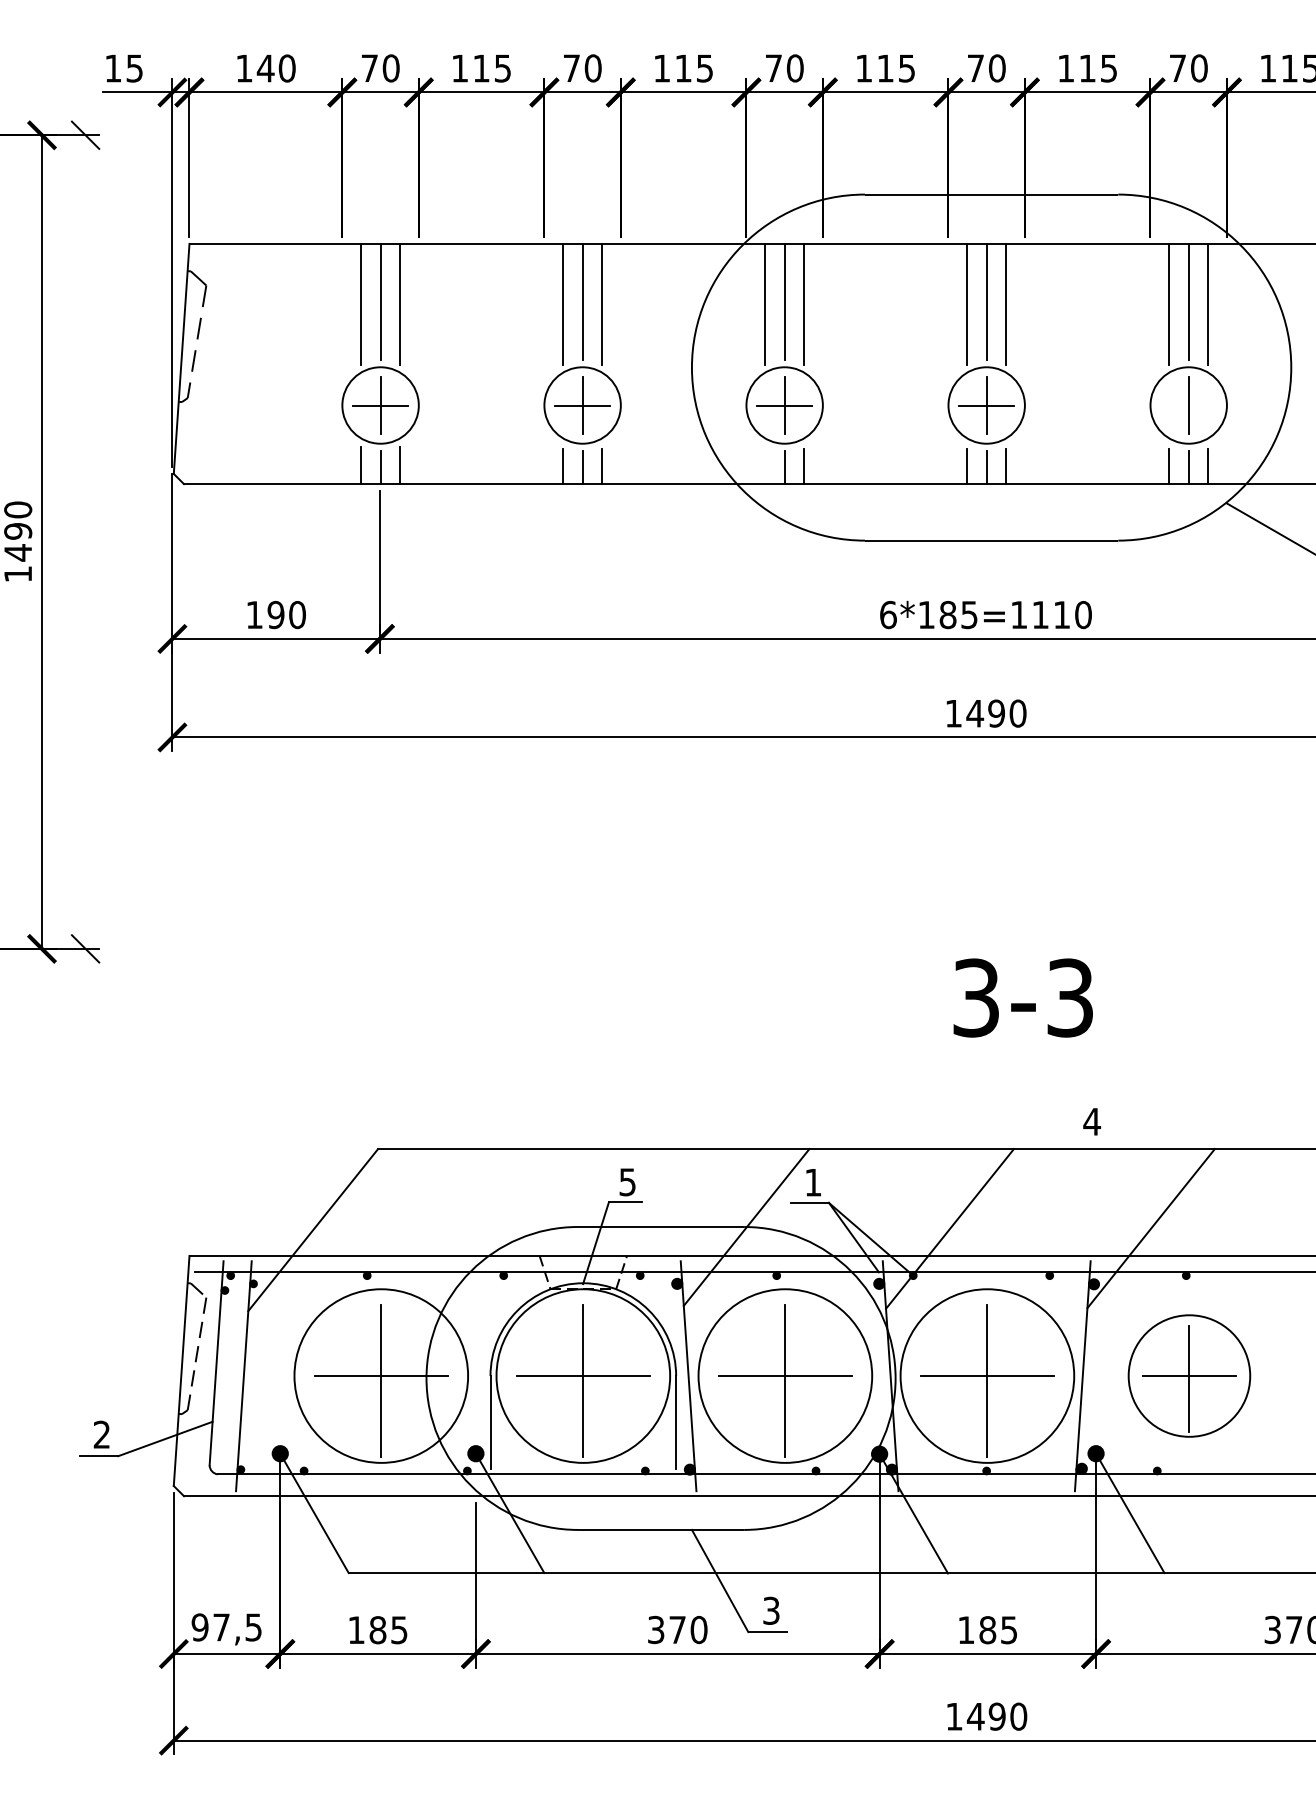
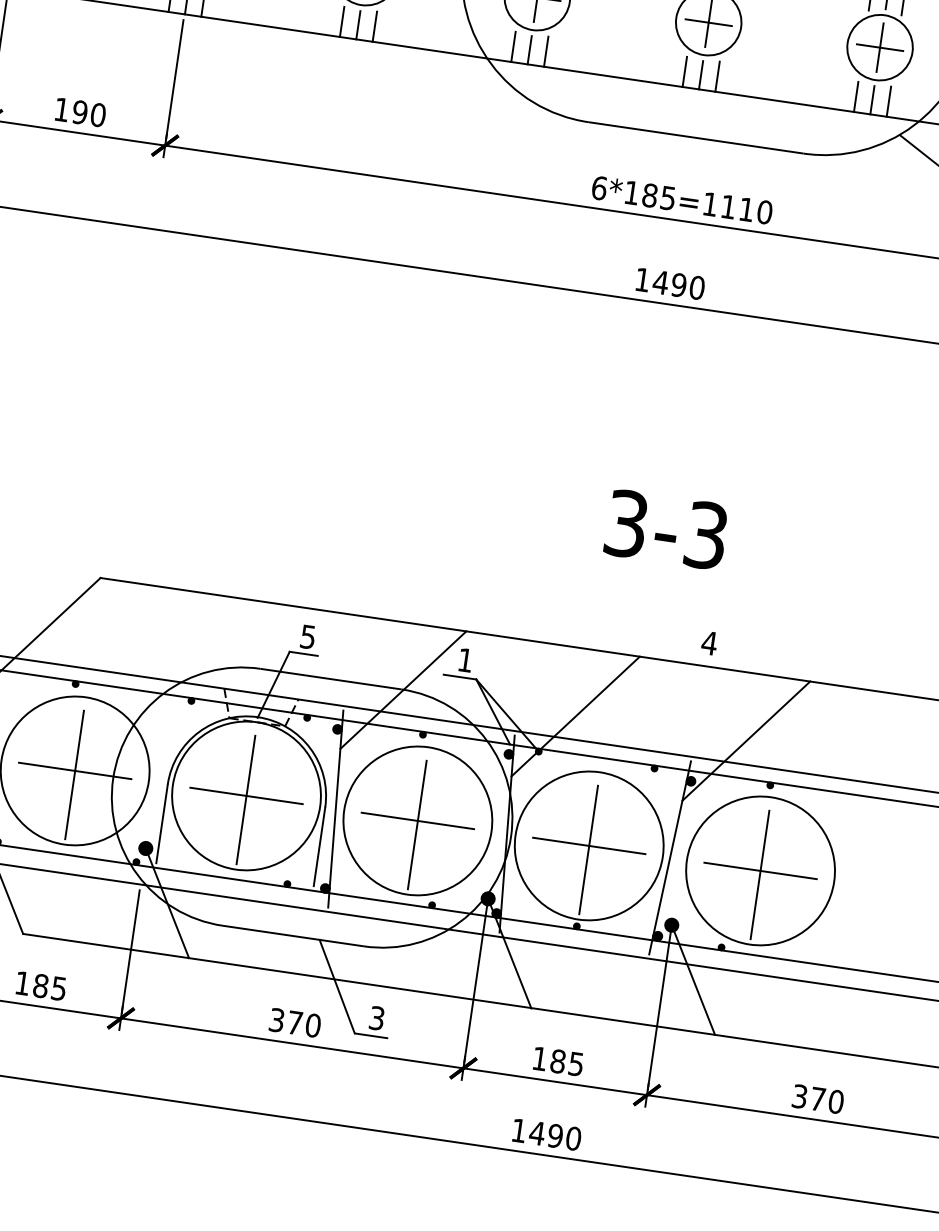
line: (1188, 405) -> (879, 47), added
line: (765, 466) -> (513, 47), added
part: (1189, 1375) -> (760, 870), size x1.43

